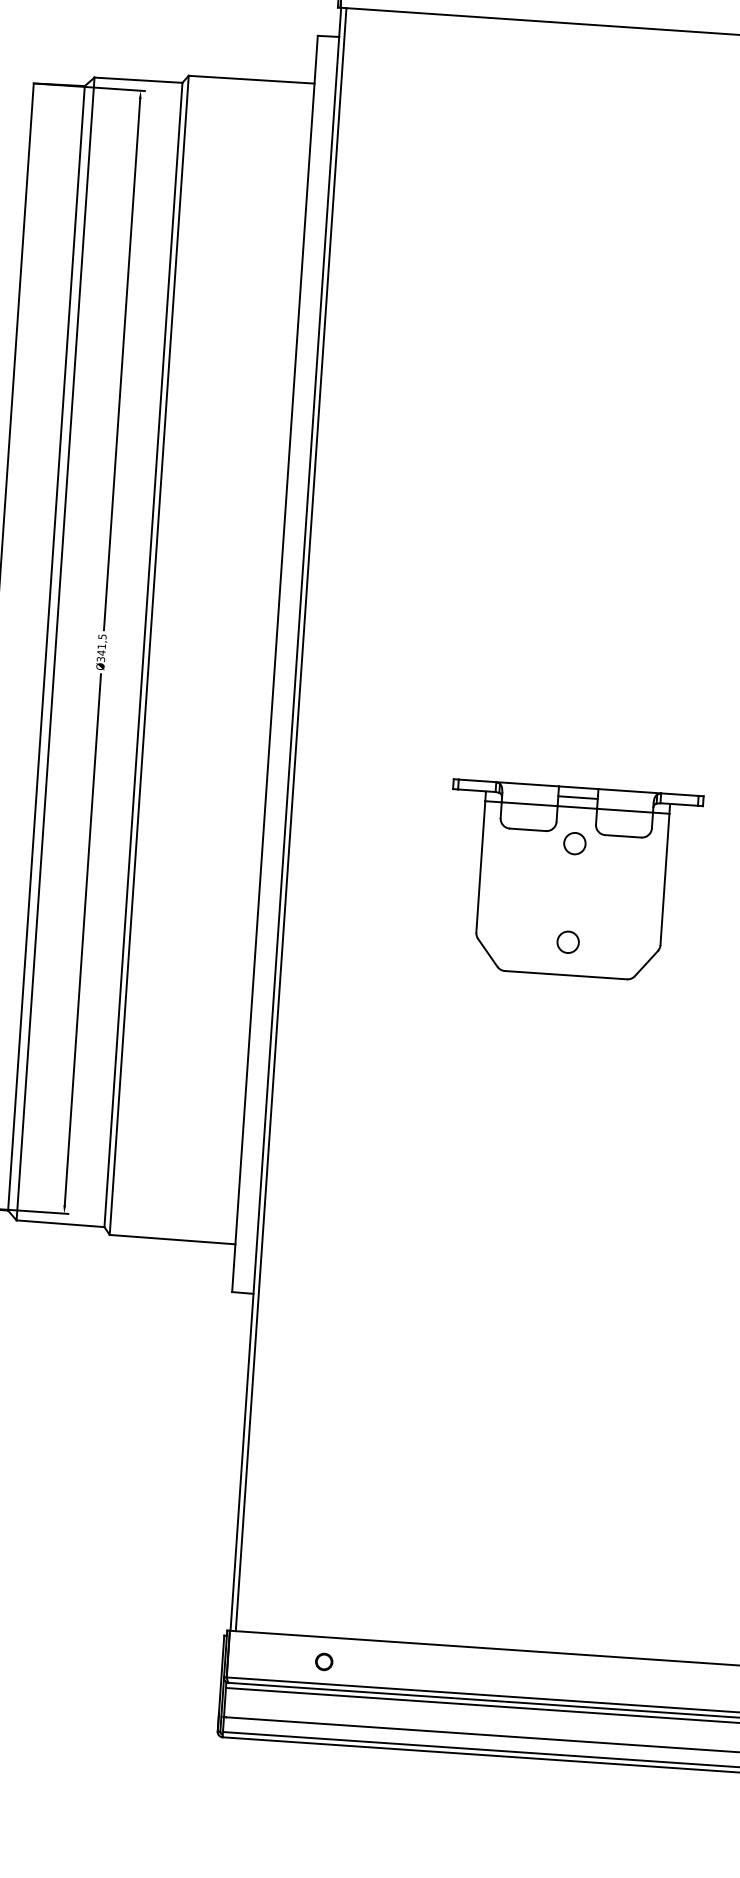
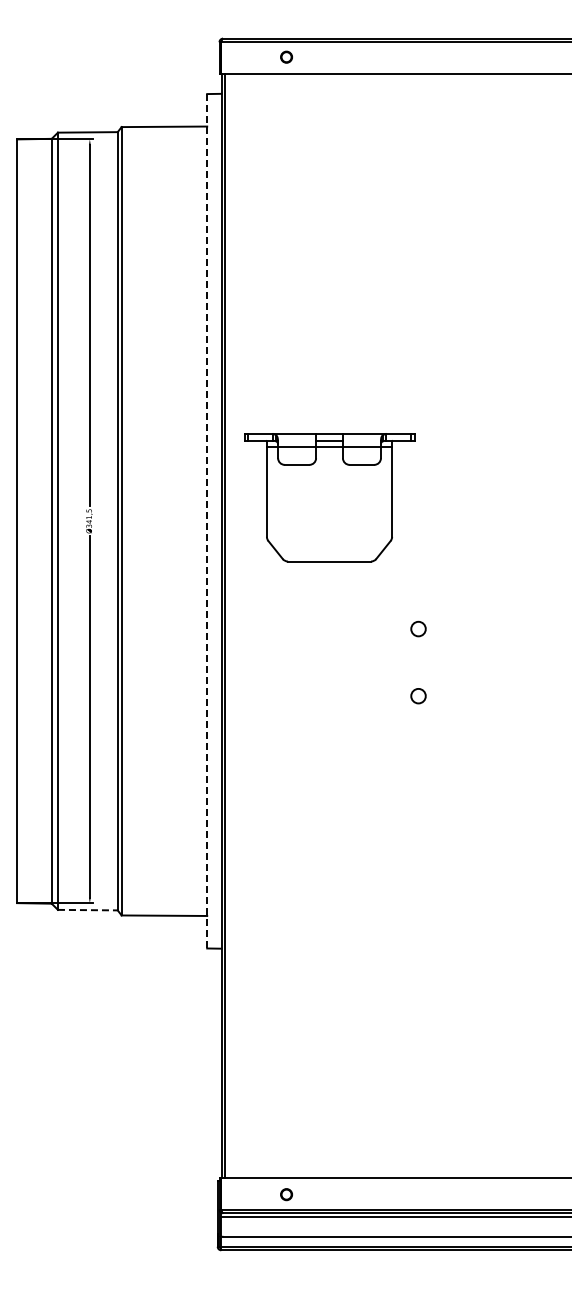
line: (275, 662) -> (207, 520), solid -> dashed
part: (572, 881) -> (329, 497), moved
line: (59, 1224) -> (87, 910), solid -> dashed

